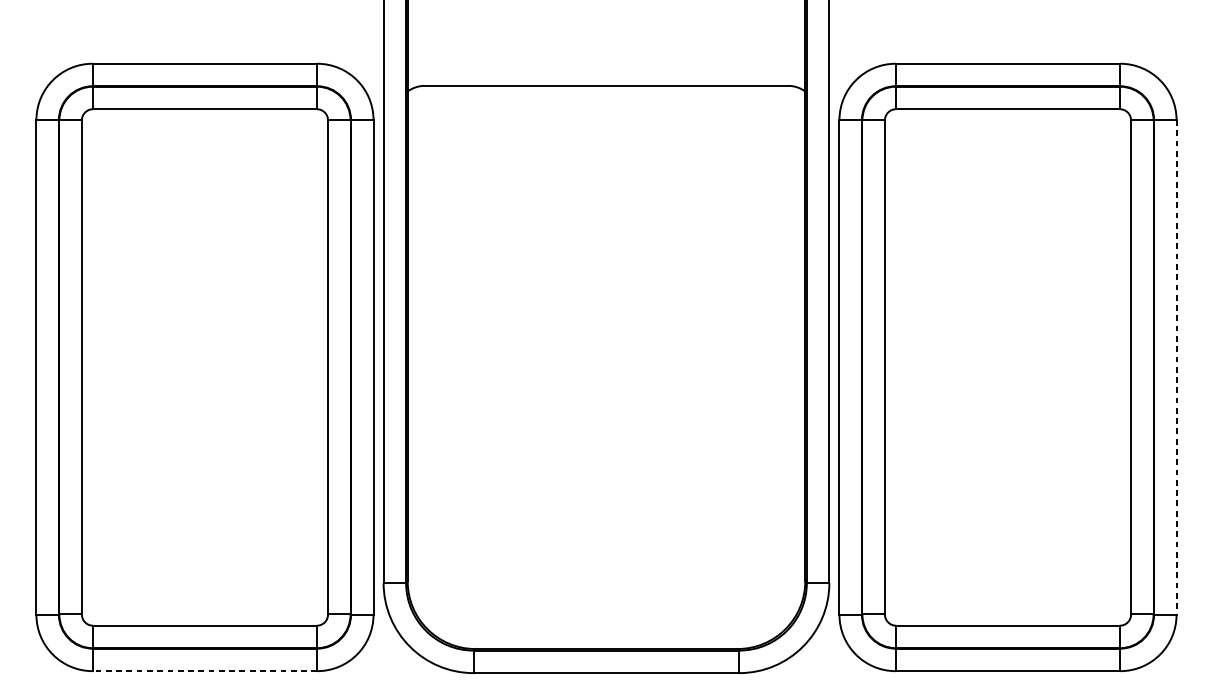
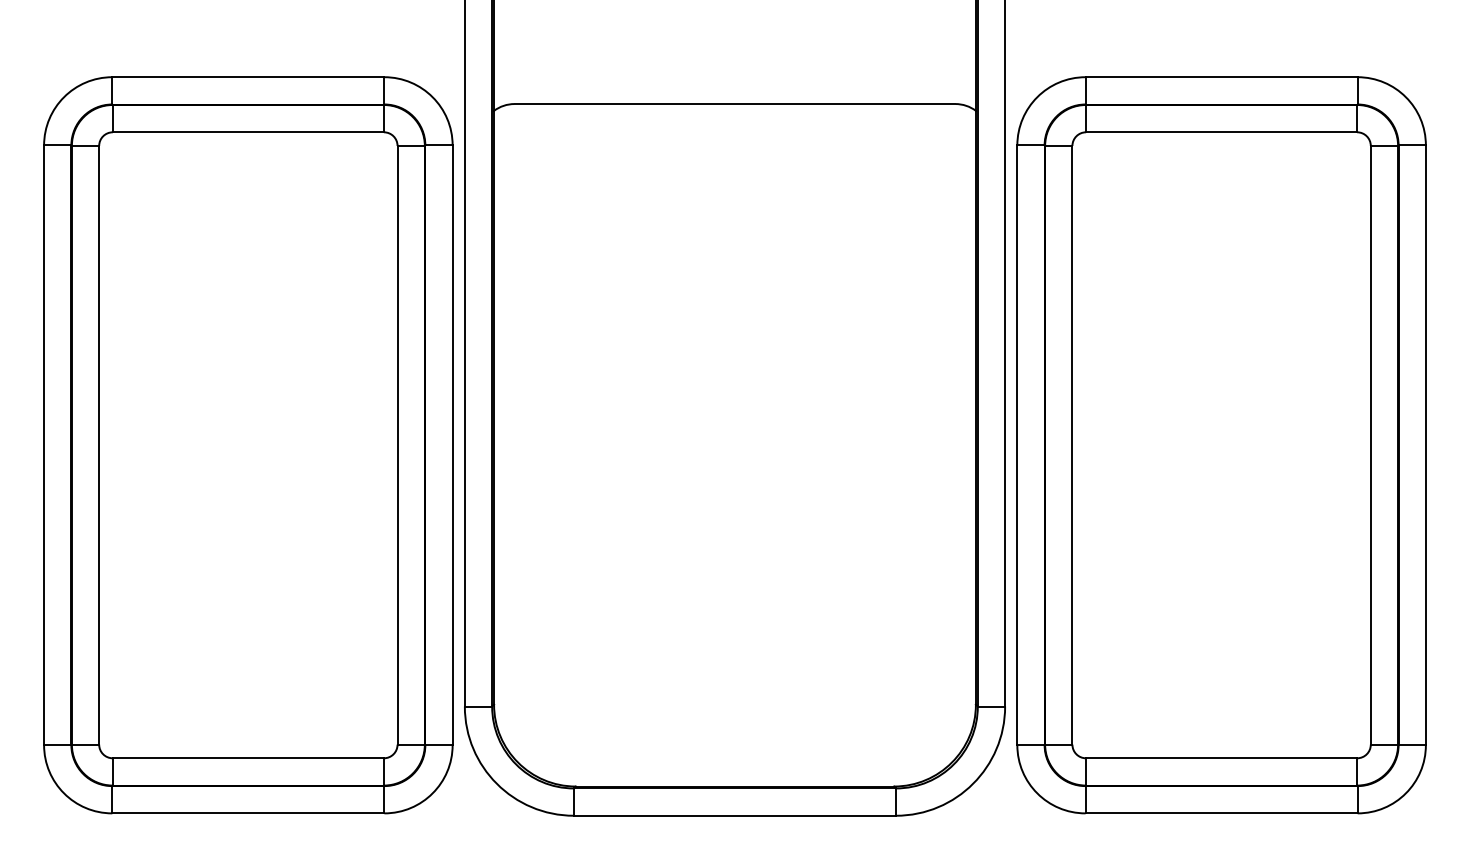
line: (1176, 367) -> (1425, 445), dashed -> solid
line: (204, 671) -> (247, 813), dashed -> solid

